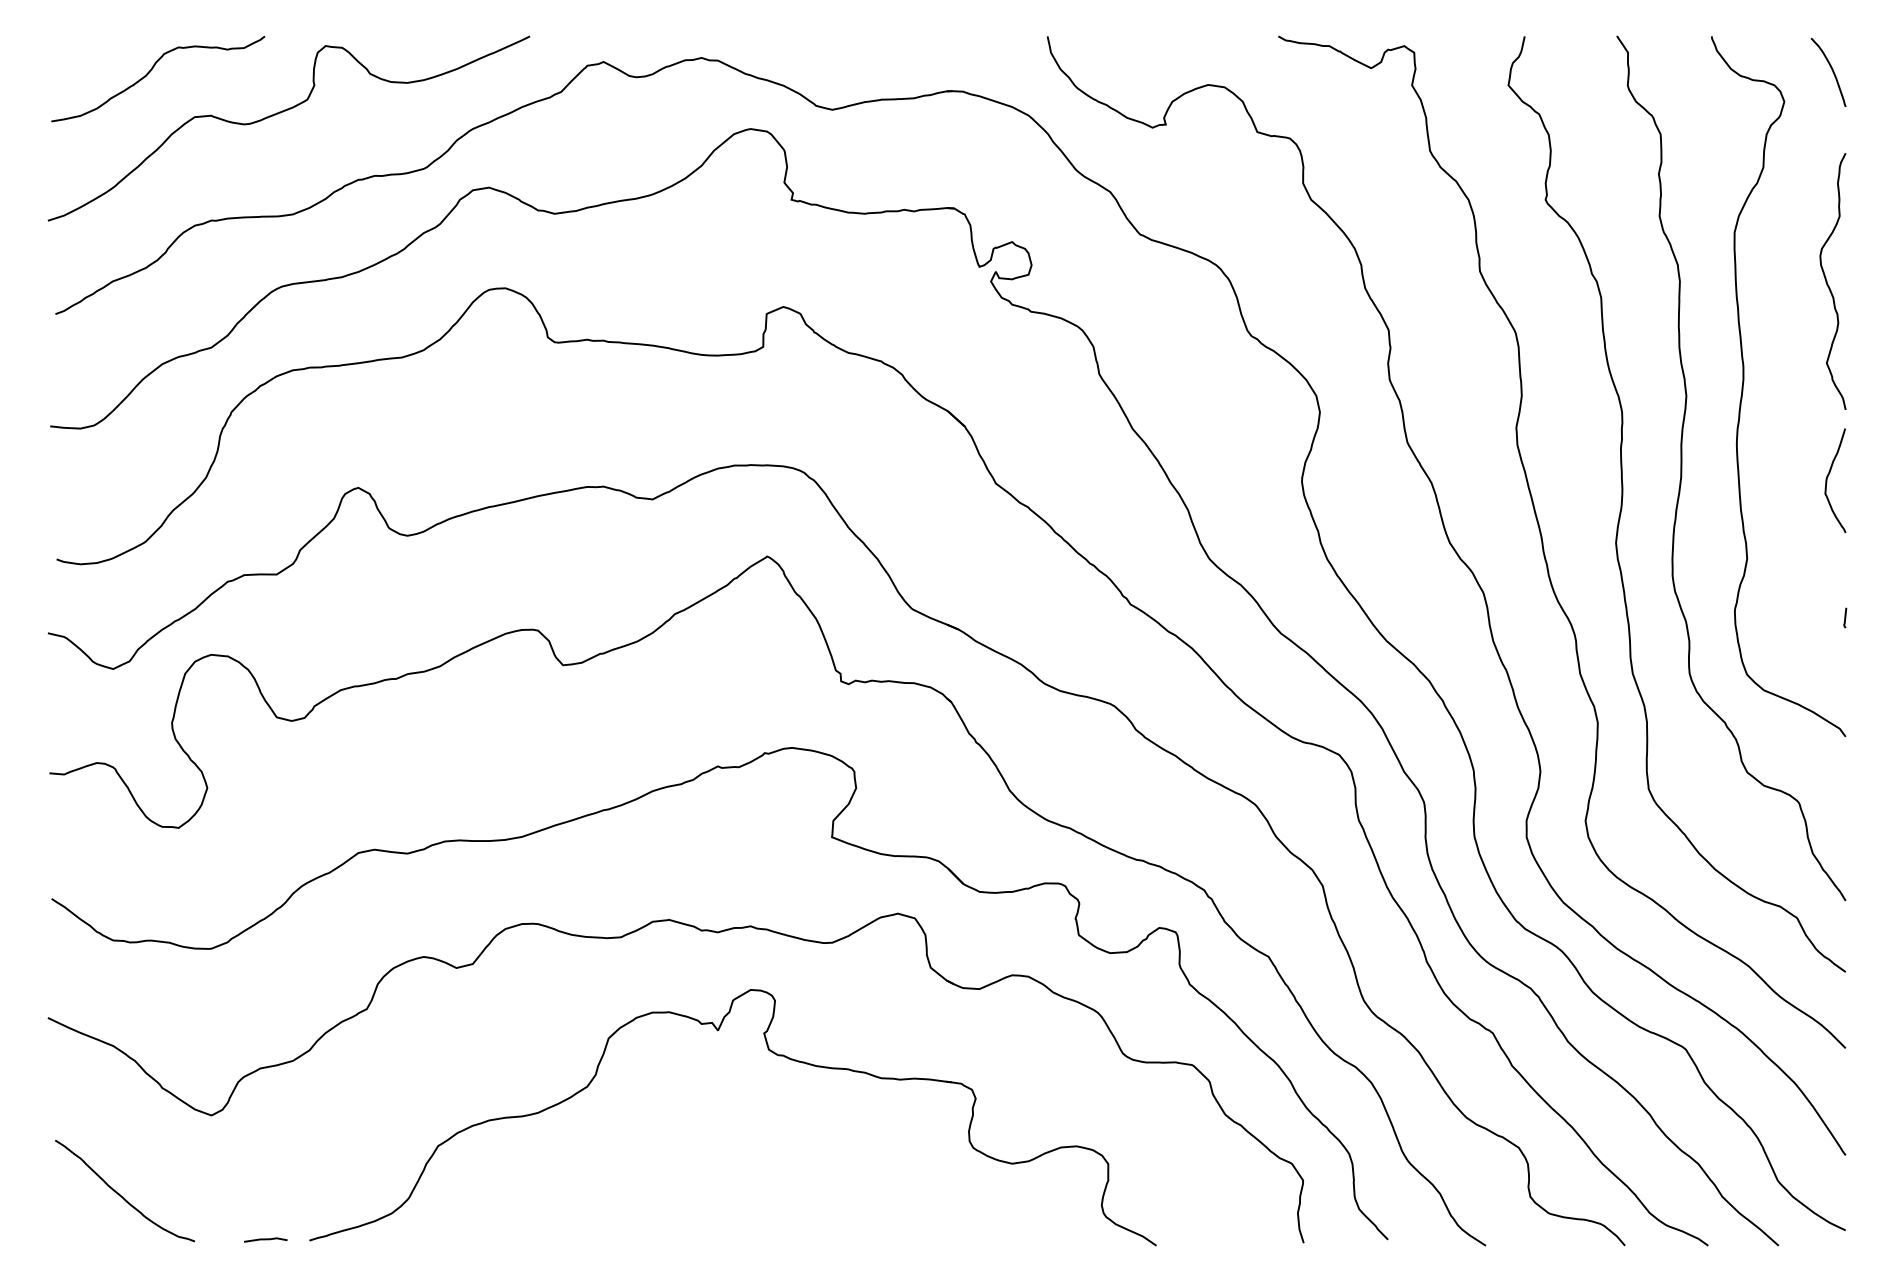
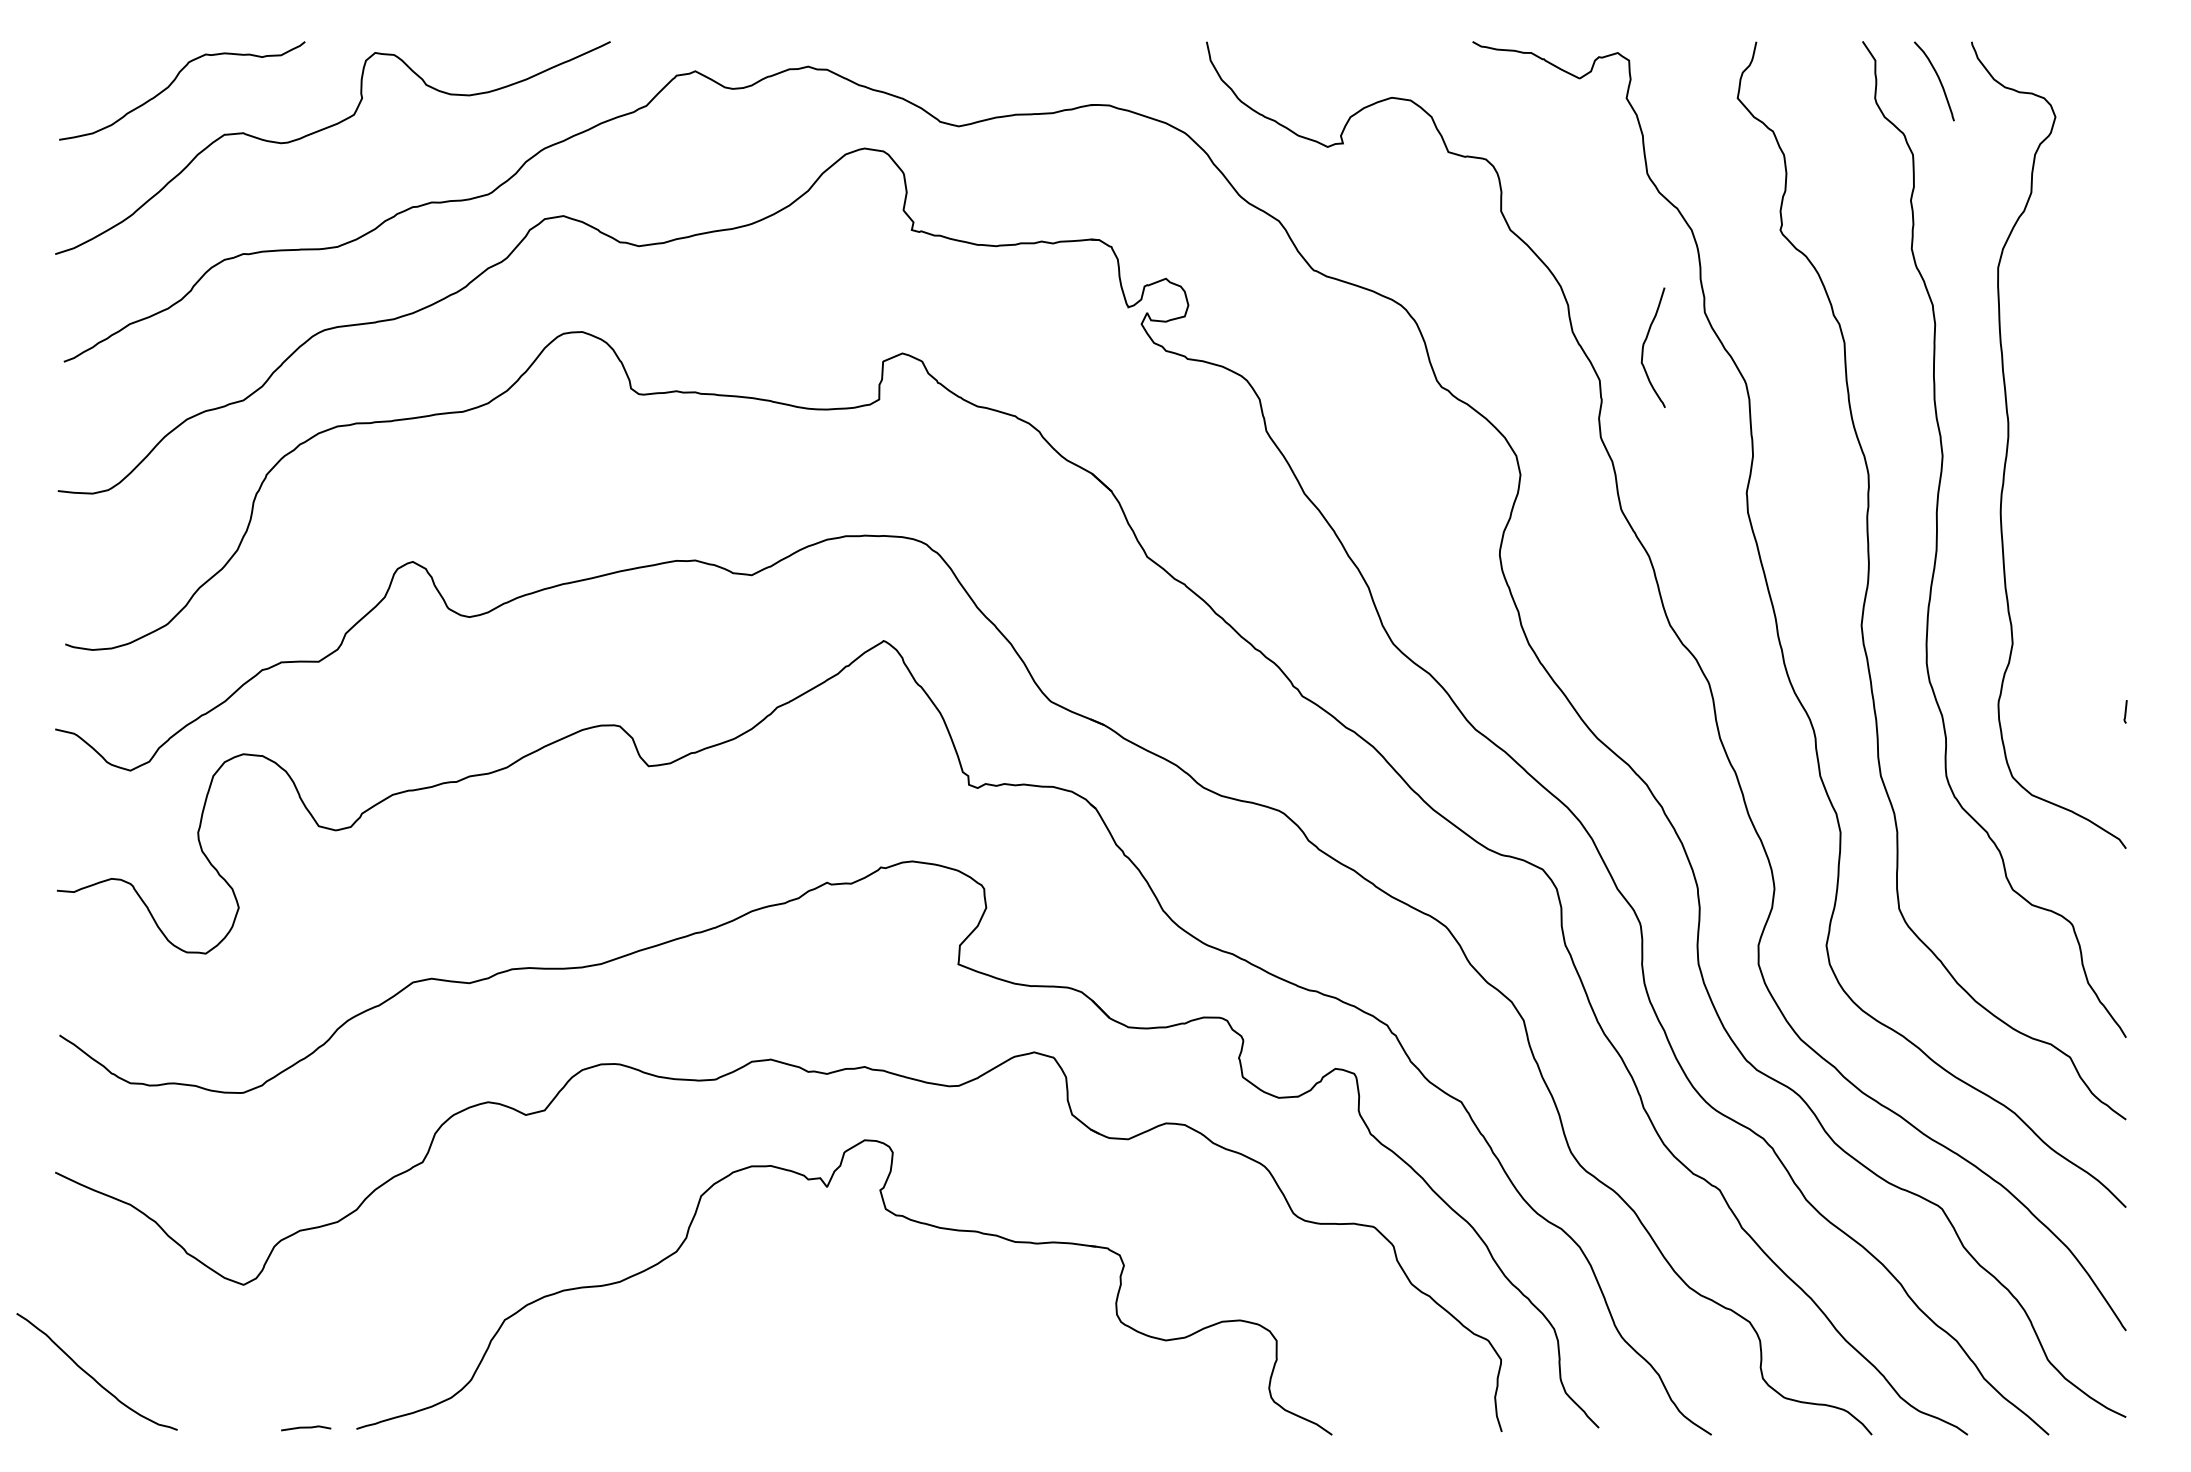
curve: (1832, 70) -> (1938, 79), moved
curve: (1827, 282) -> (2105, 325), removed
curve: (1827, 478) -> (1644, 345), moved
curve: (120, 1194) -> (91, 1375), moved

